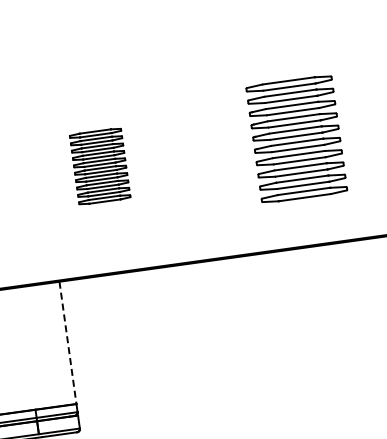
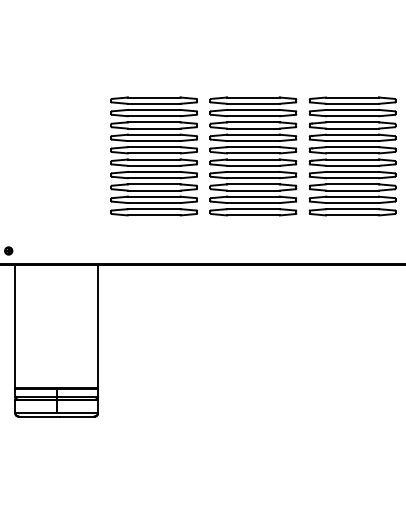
part: (198, 152) -> (253, 156), added
part: (99, 166) -> (153, 156), size x1.67
line: (68, 342) -> (98, 326), dashed -> solid

